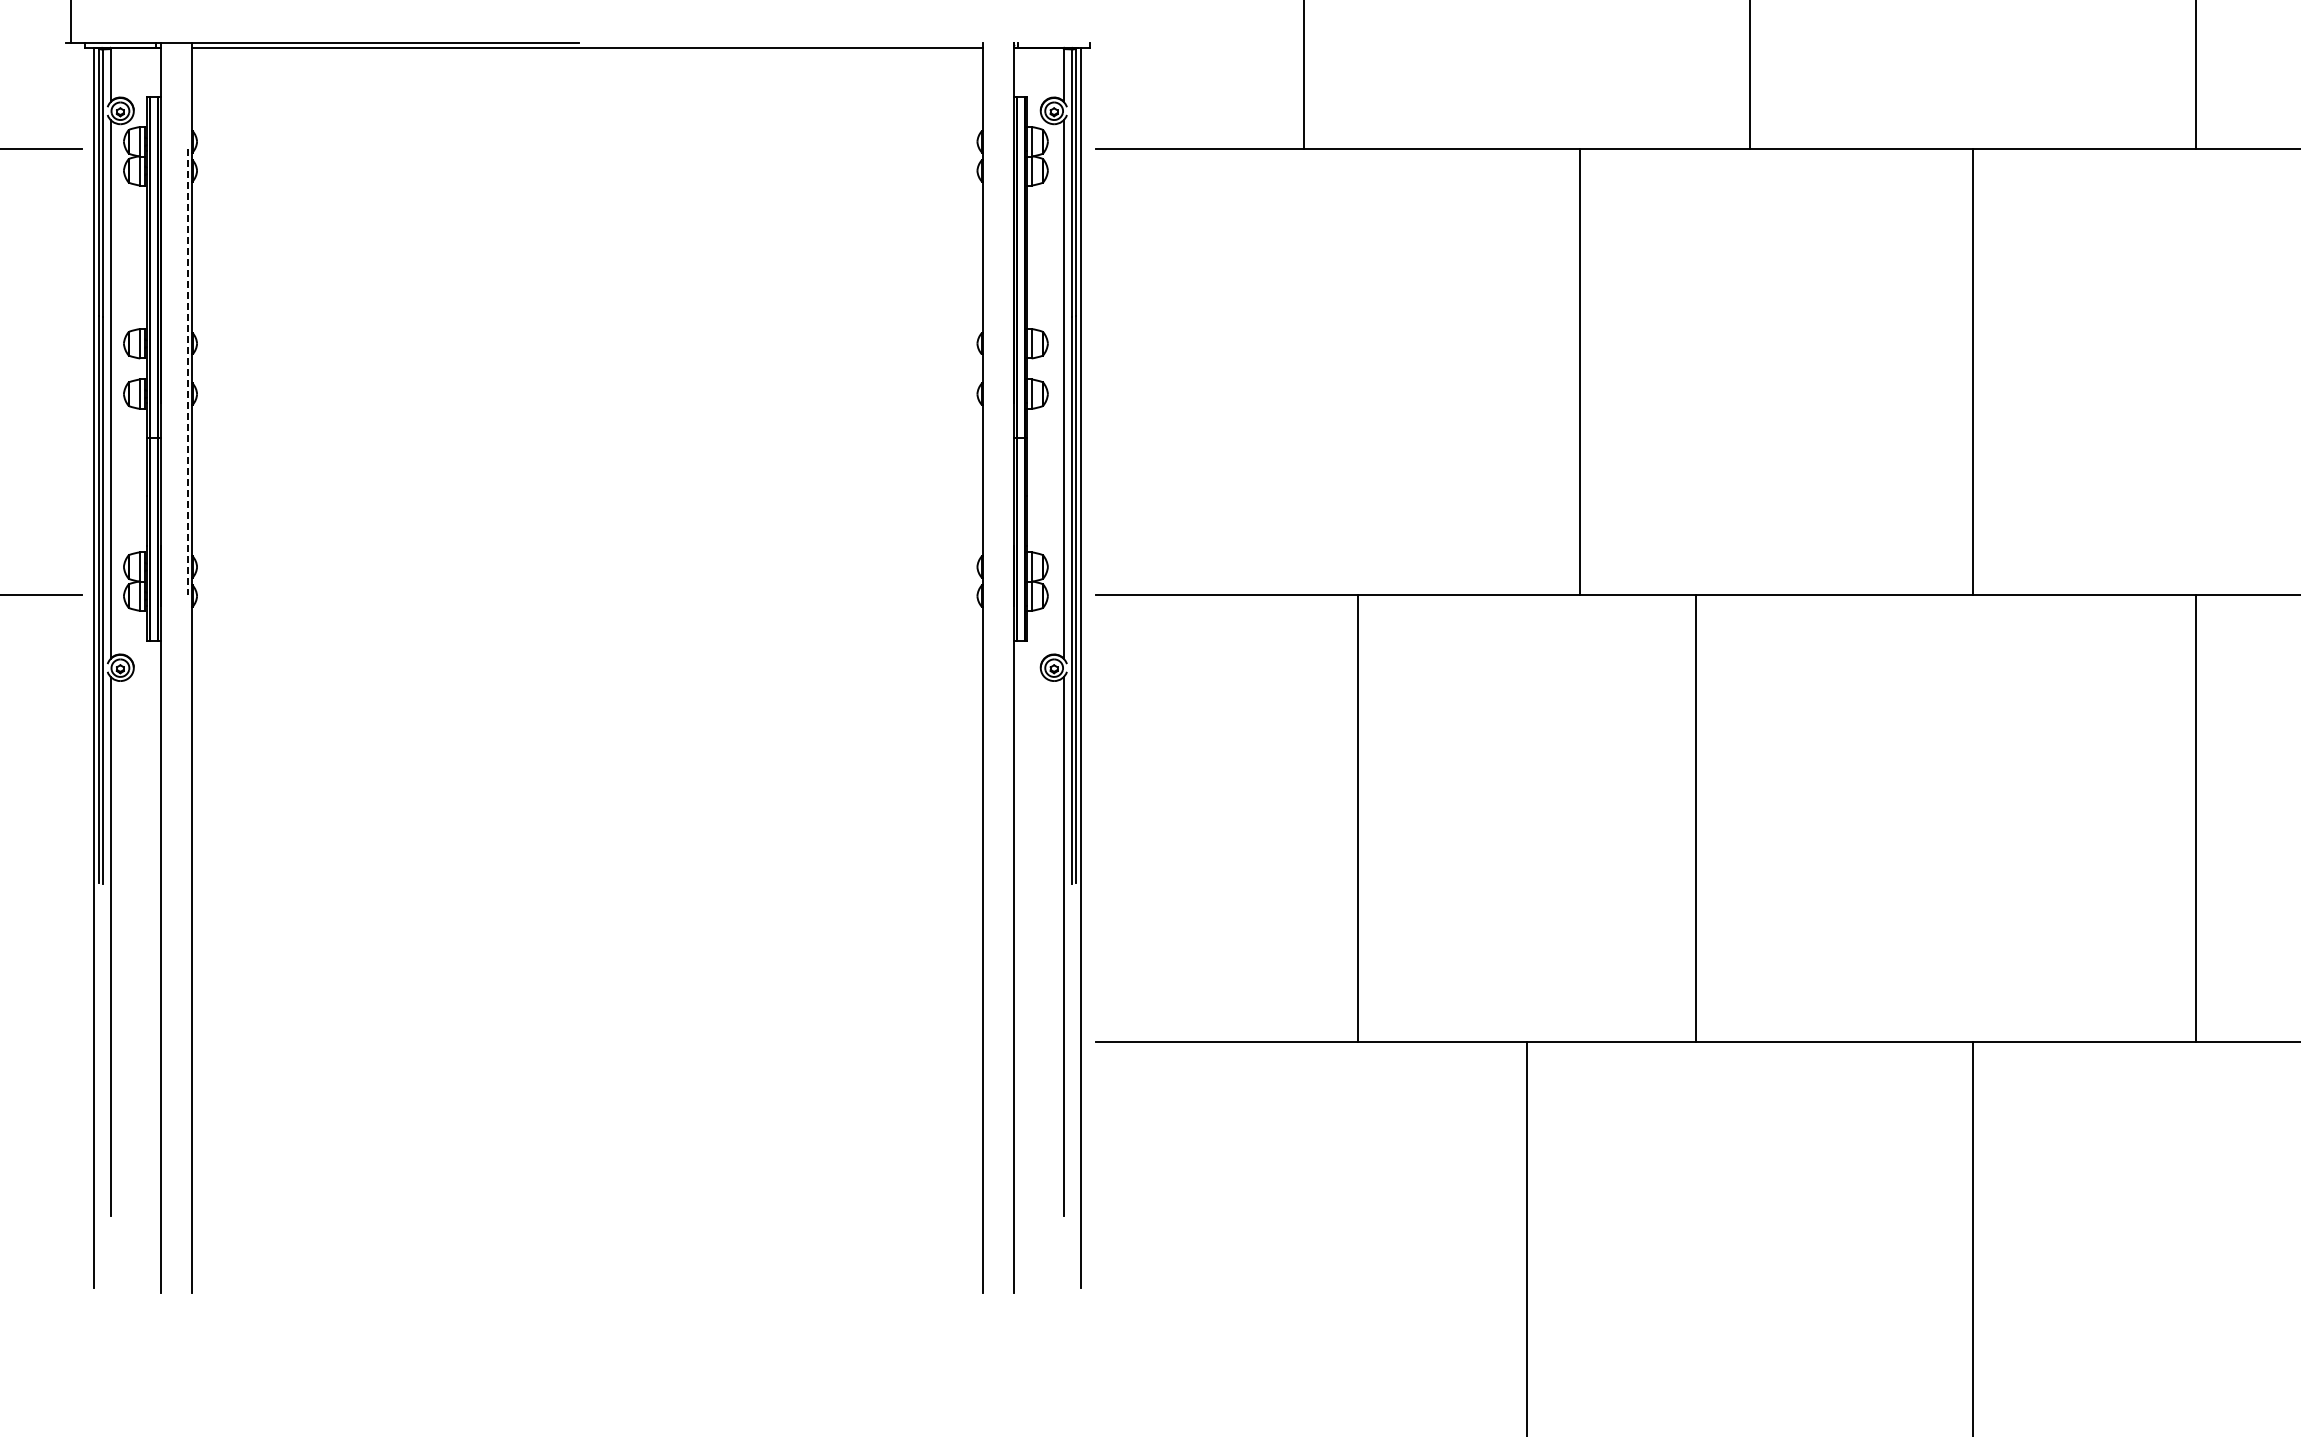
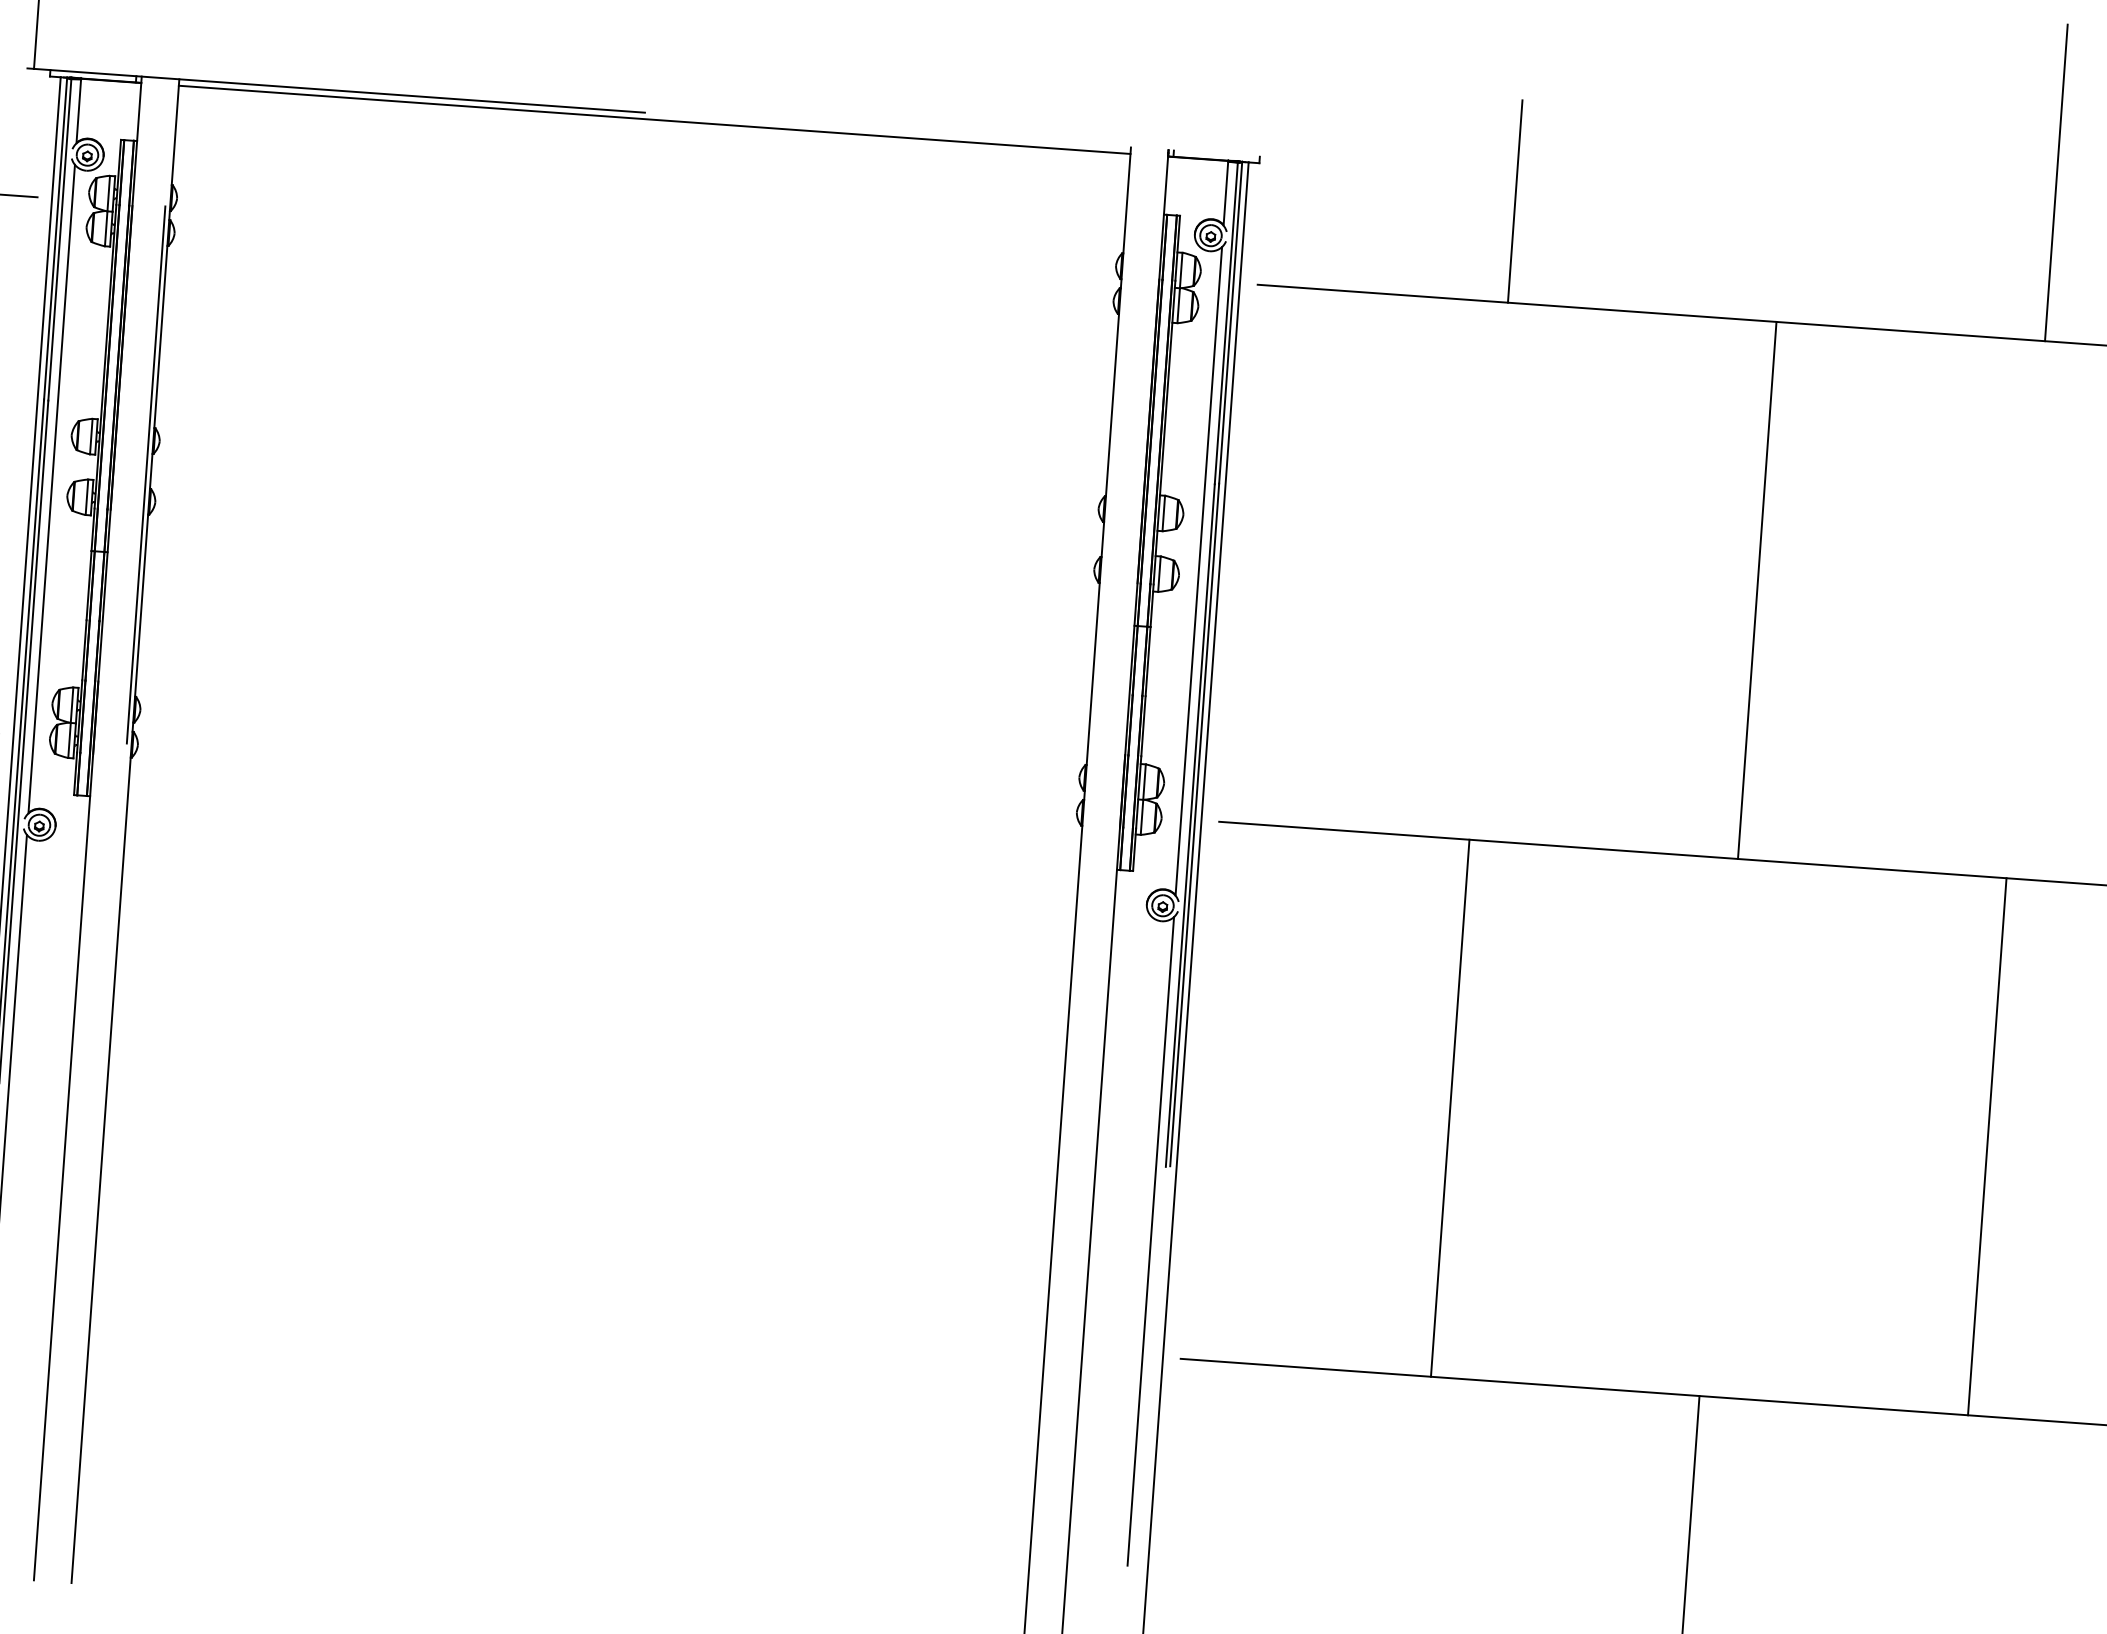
line: (187, 372) -> (145, 475), dashed -> solid
line: (1579, 372) -> (1756, 590), moved
line: (1357, 818) -> (1450, 1108), moved
line: (1696, 818) -> (1987, 1146), moved

